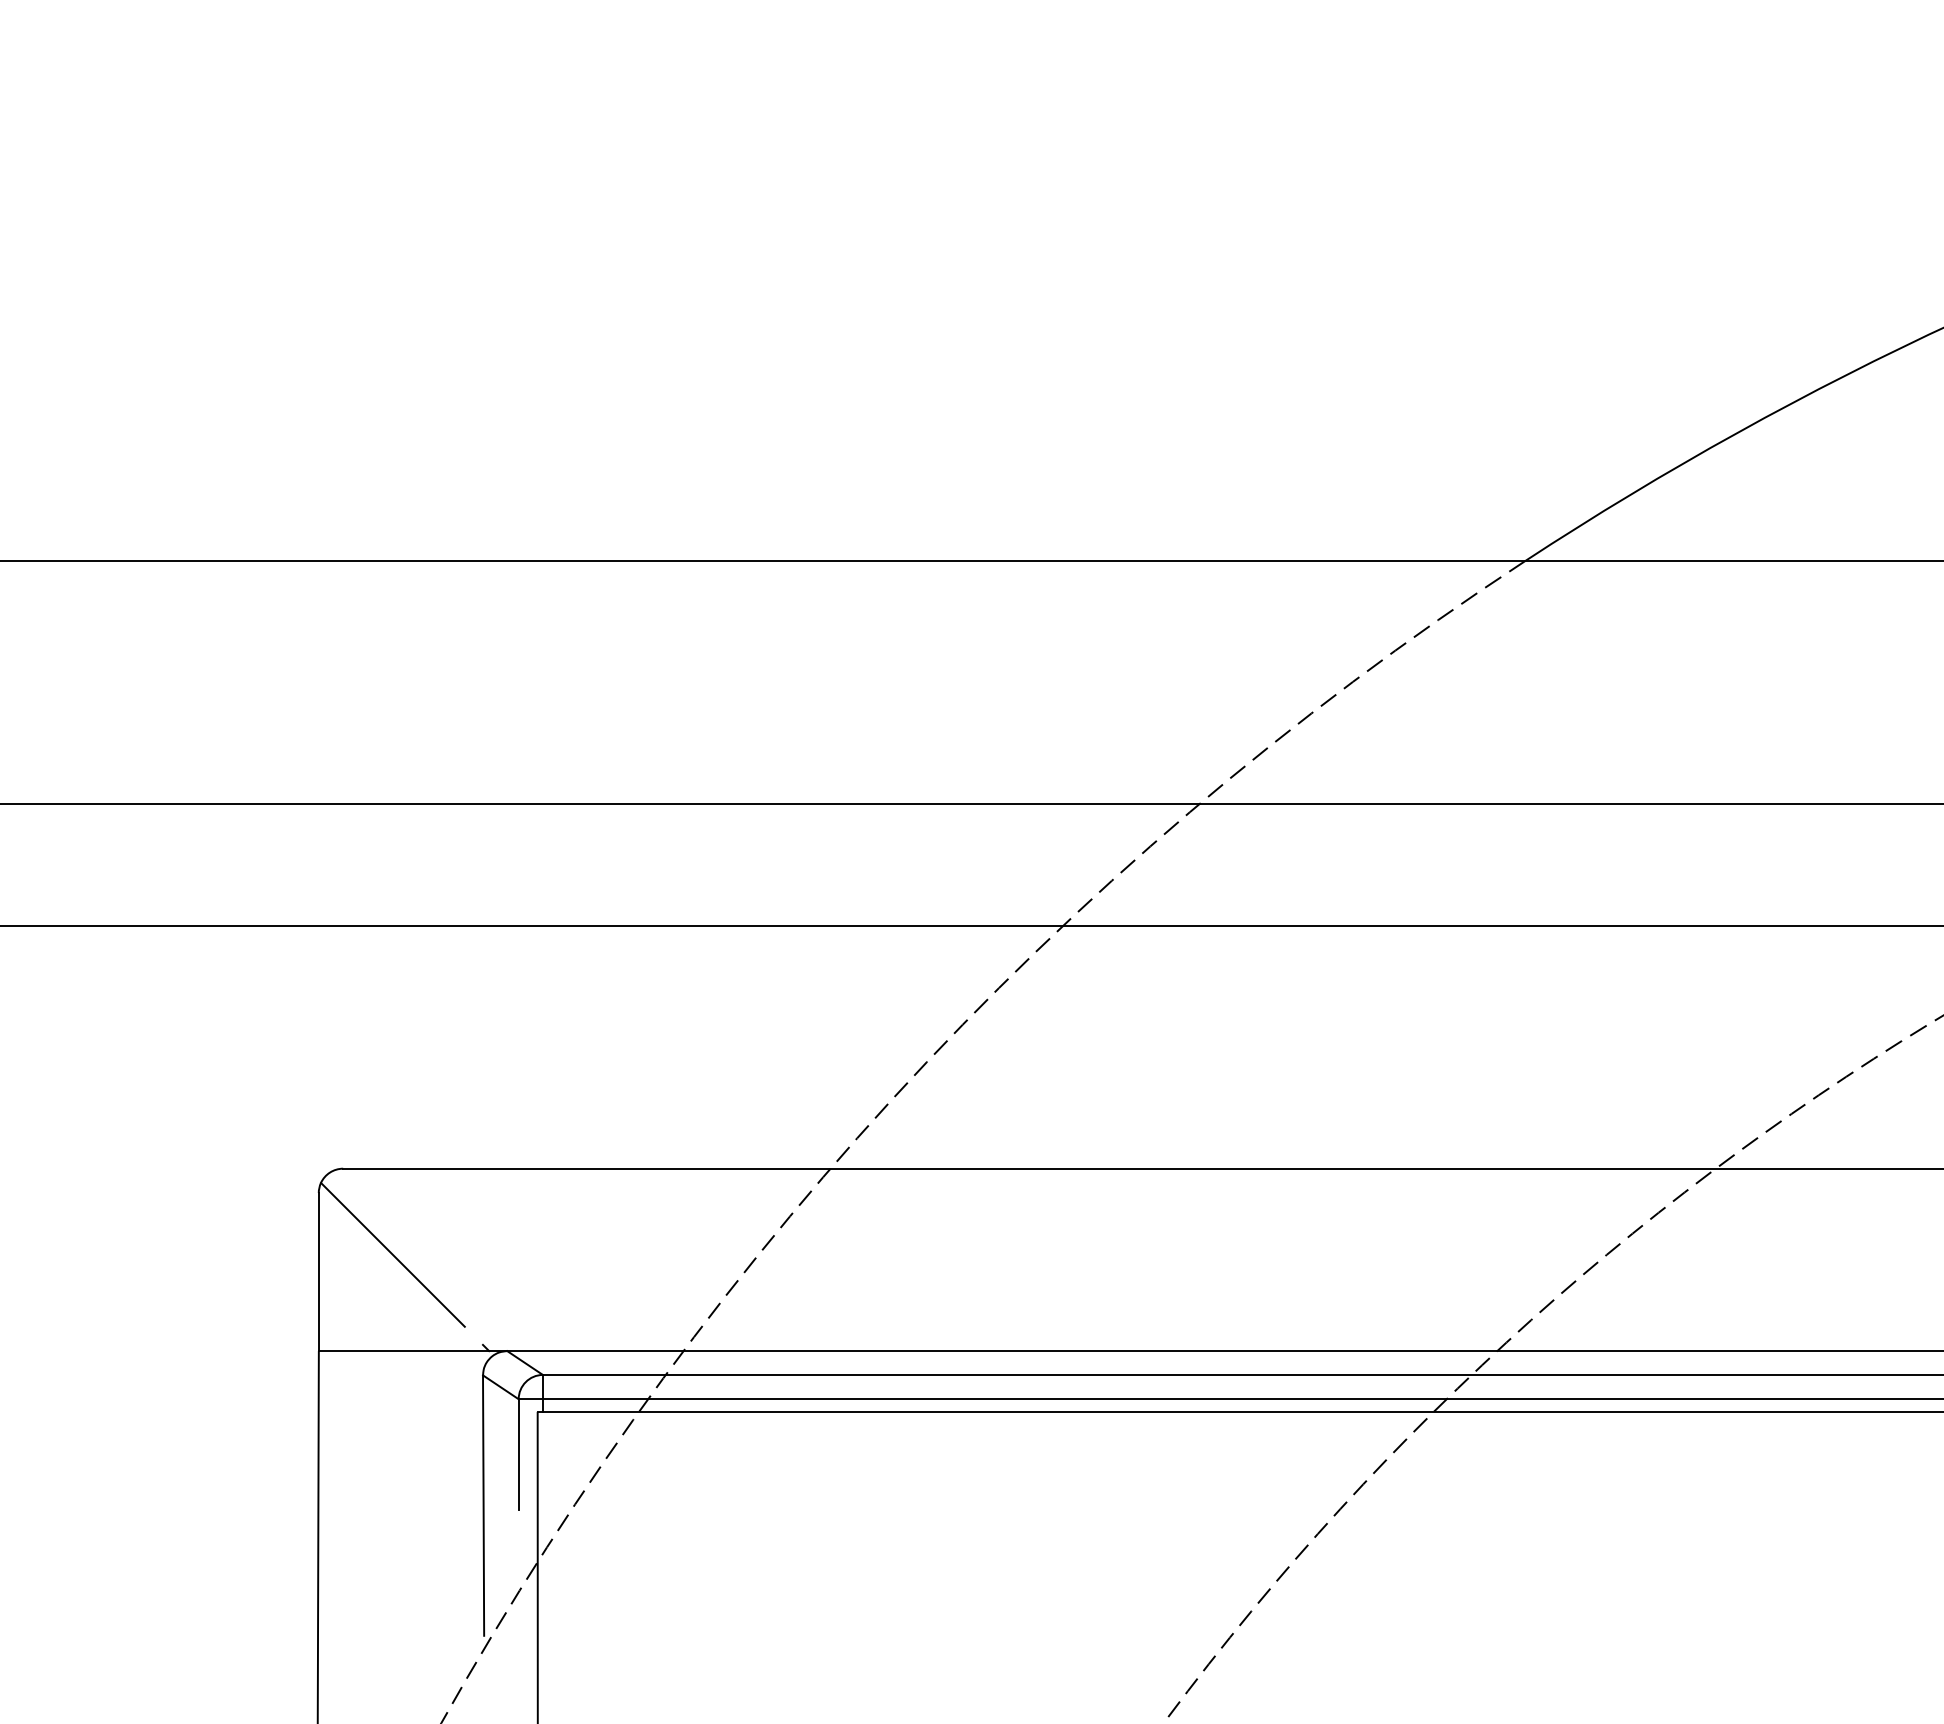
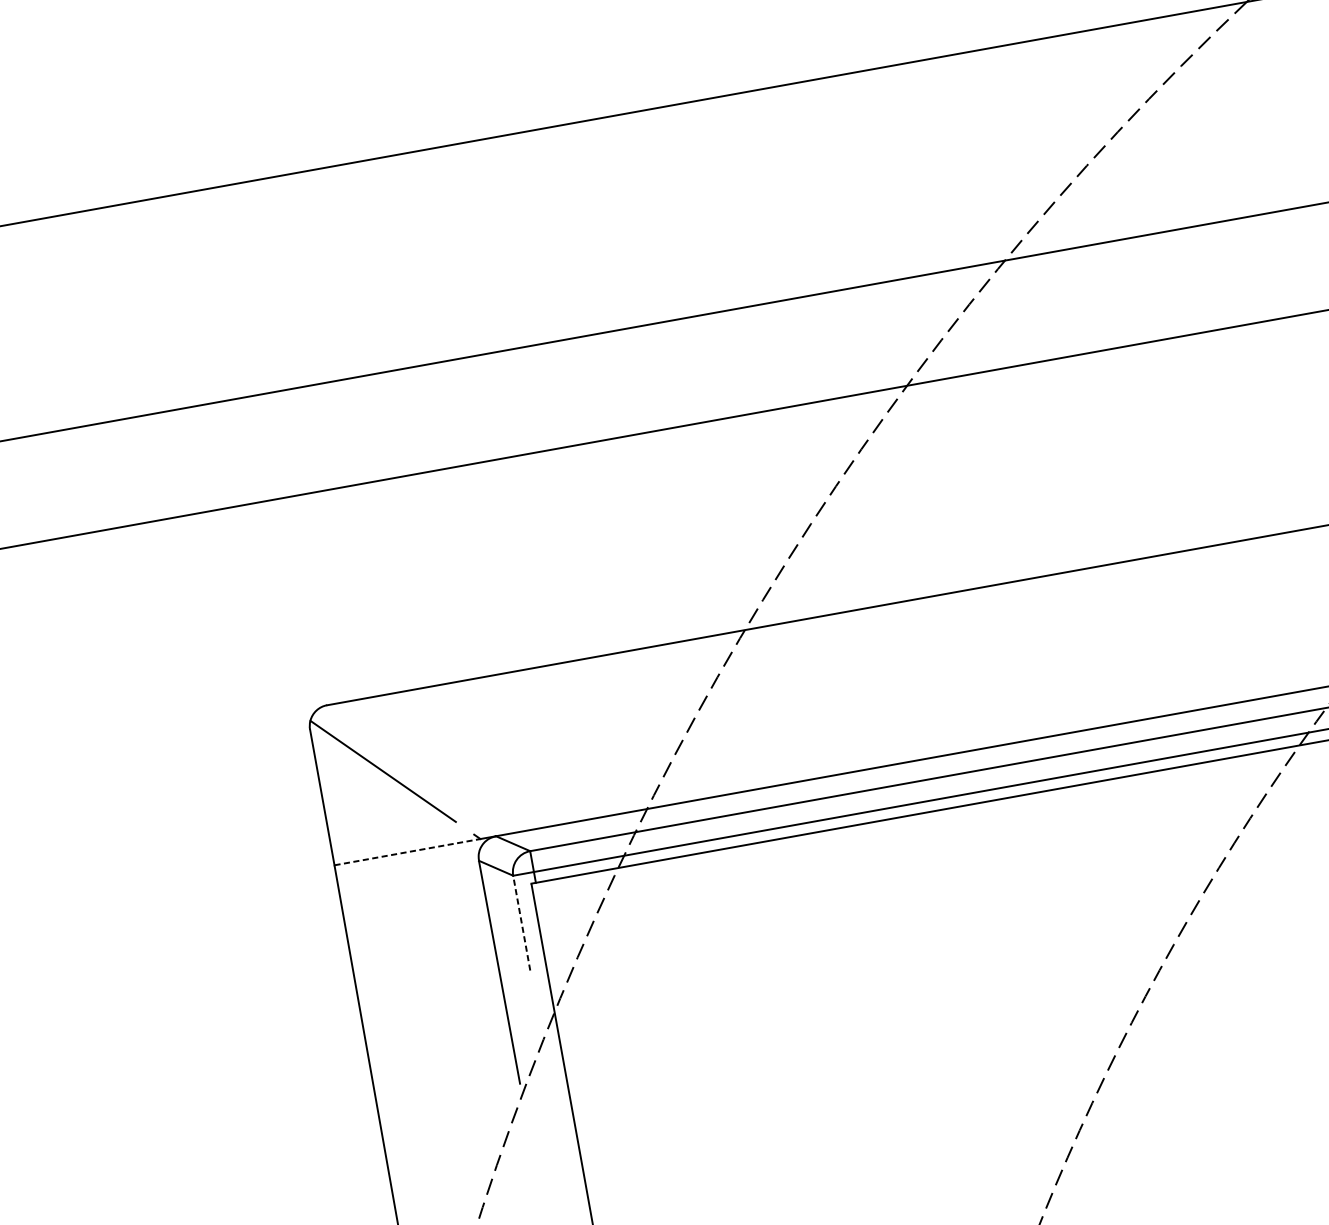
line: (404, 1351) -> (407, 852), solid -> dashed
line: (518, 1454) -> (521, 923), solid -> dashed

